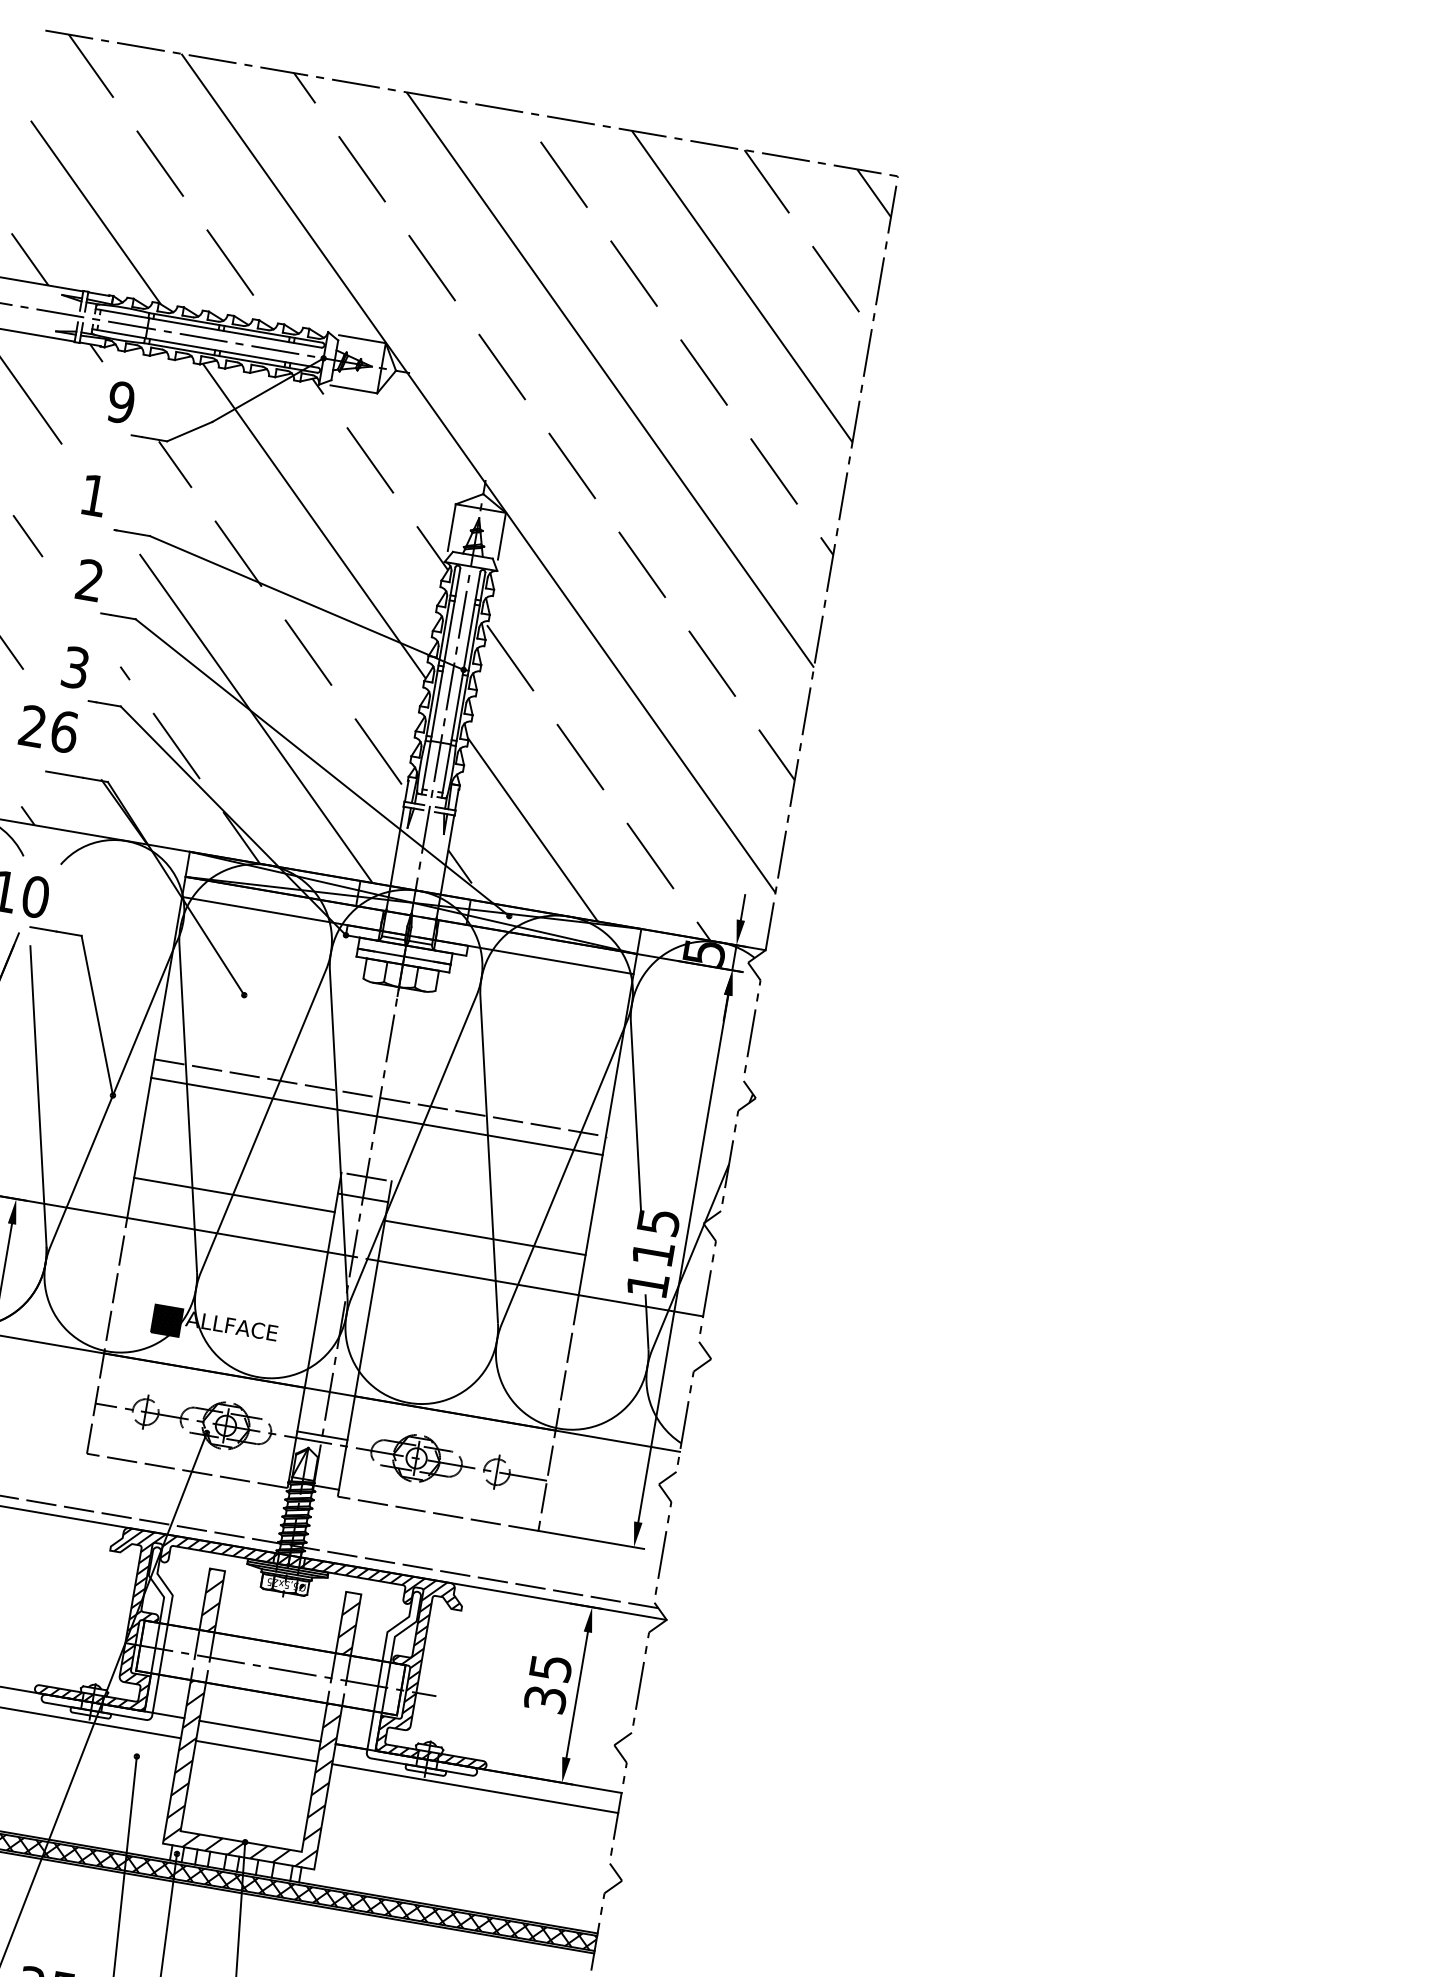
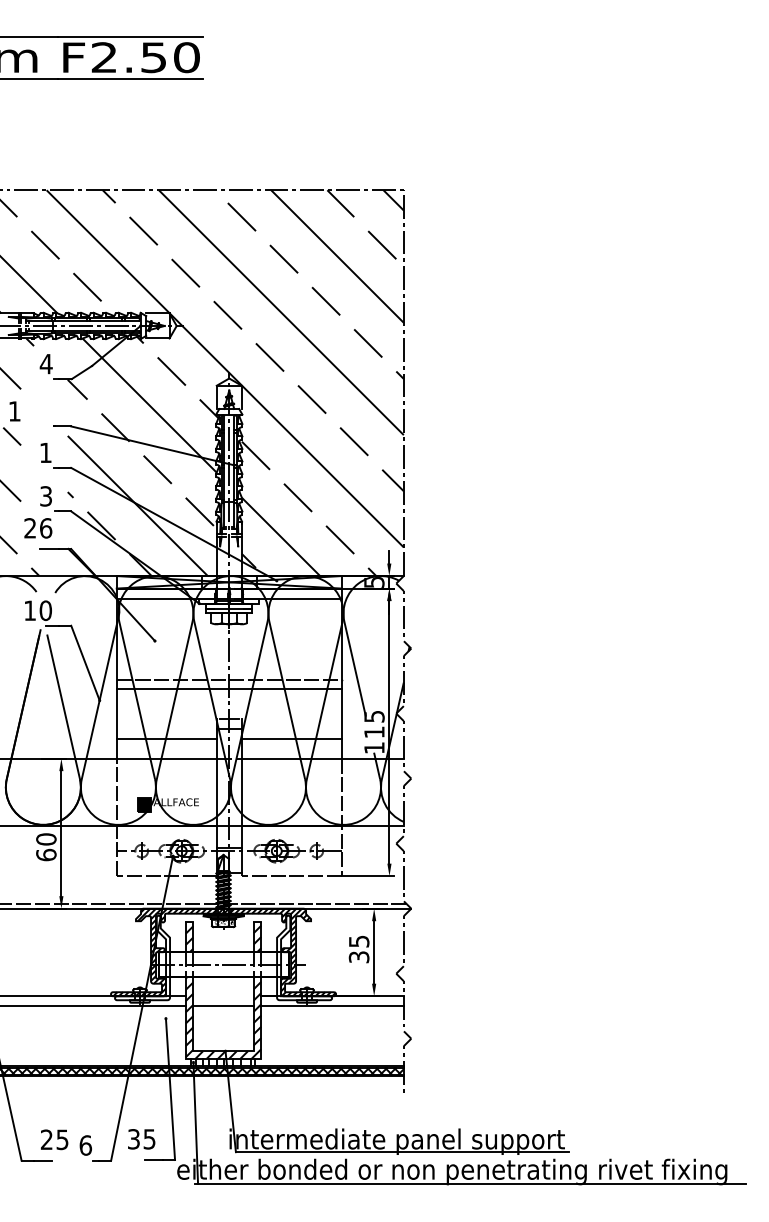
text: (119, 400) -> (45, 363), 9 -> 4
text: (93, 495) -> (14, 411), moved
text: (89, 579) -> (45, 452), 2 -> 1
line: (259, 1731) -> (223, 996), removed

